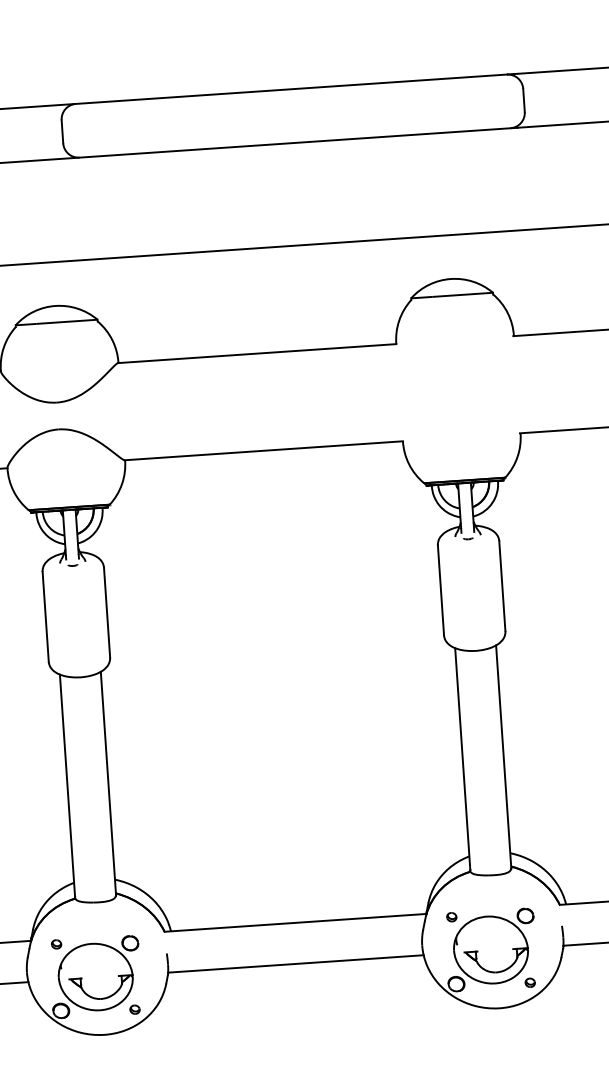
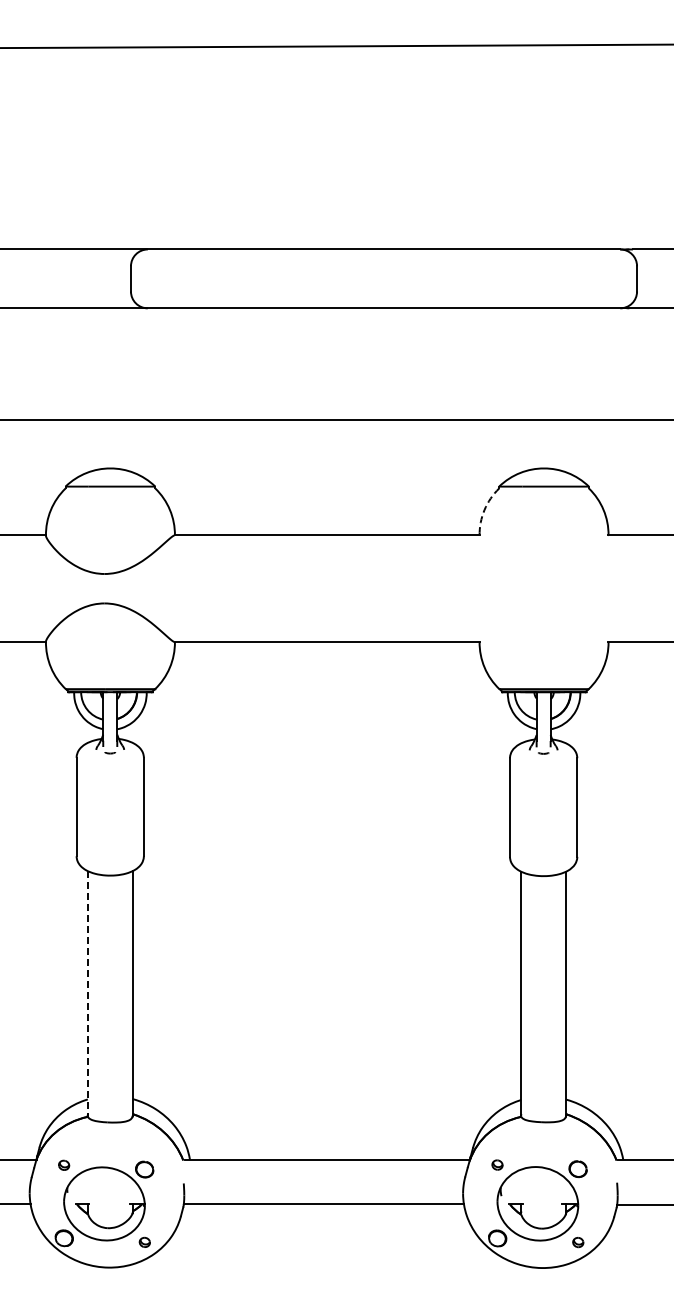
arc: (399, 321) -> (484, 510), solid -> dashed
line: (67, 787) -> (87, 994), solid -> dashed

